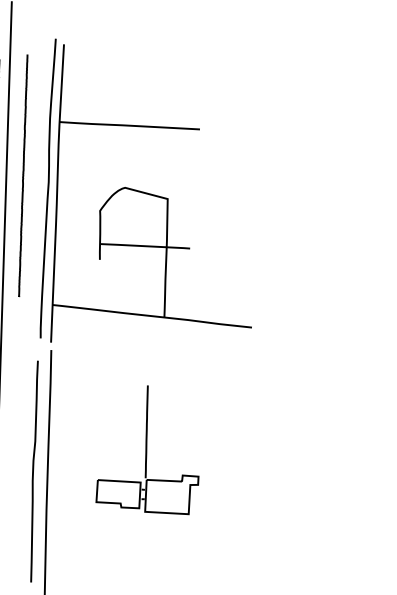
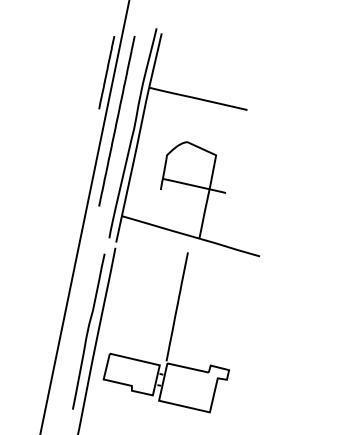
part: (141, 454) -> (166, 332), size x1.67

